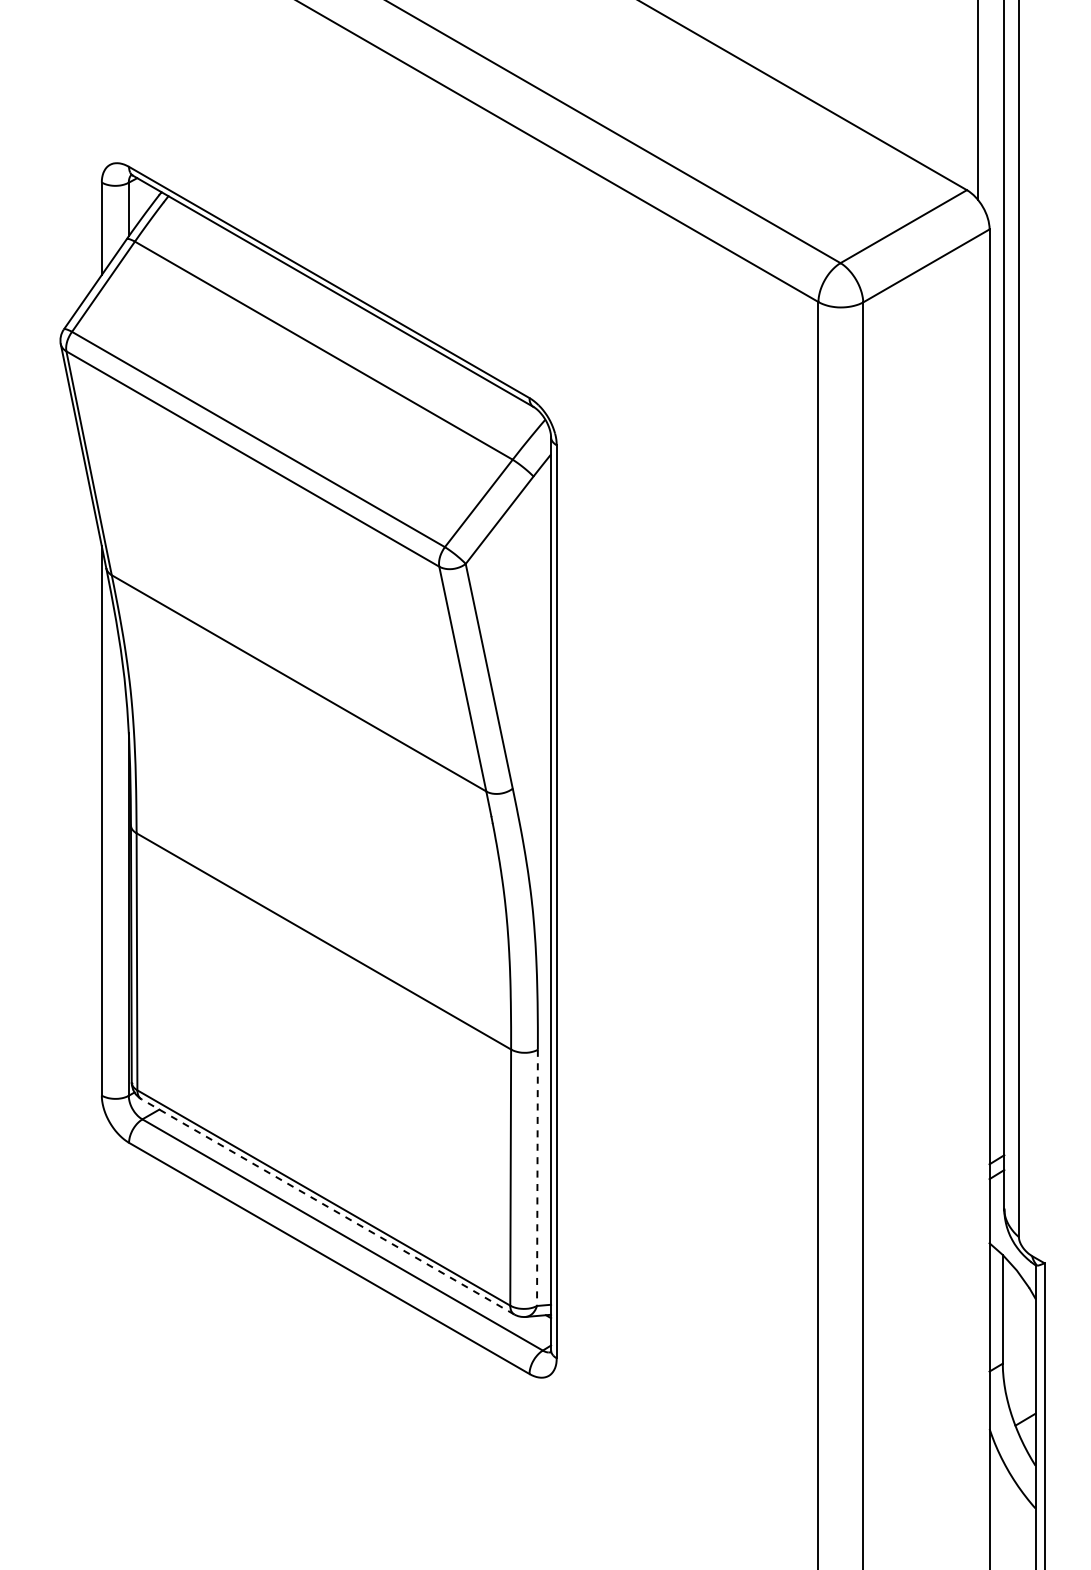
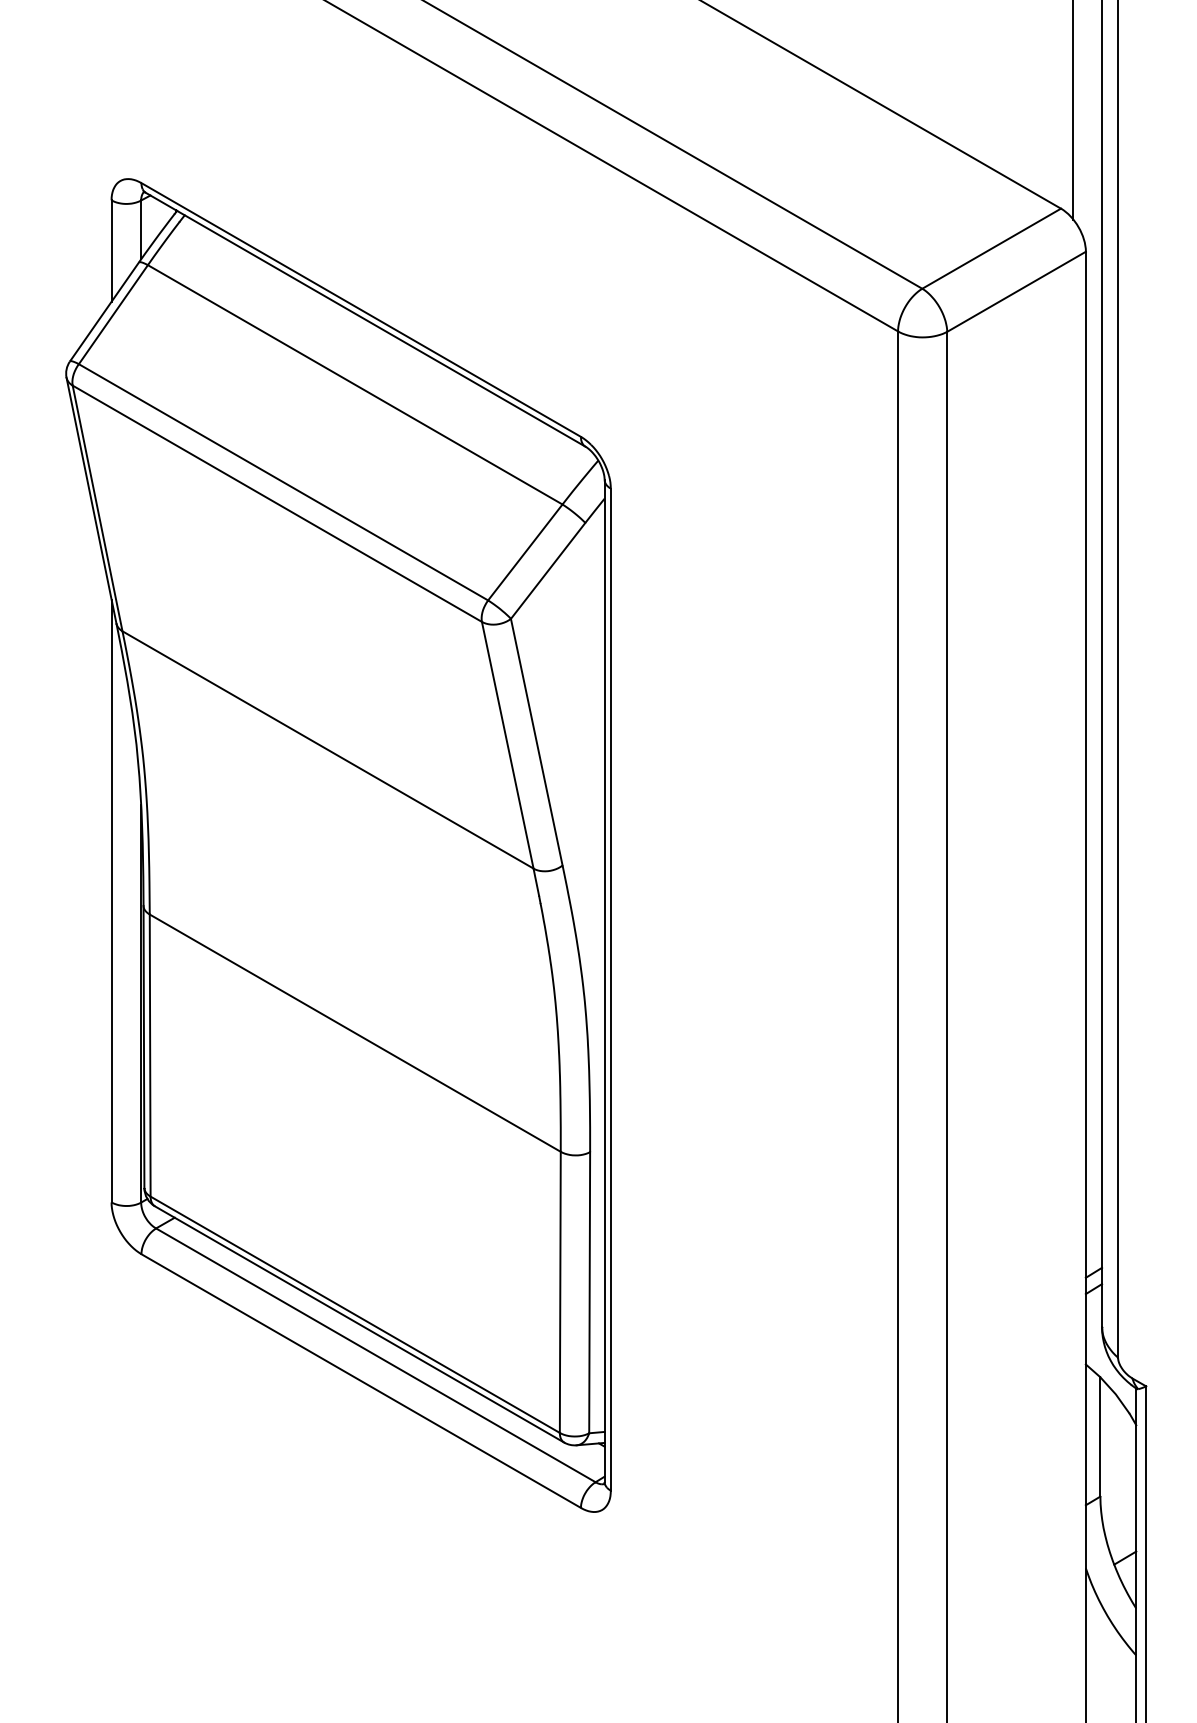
line: (537, 1178) -> (589, 1293), dashed -> solid
line: (327, 1206) -> (359, 1324), dashed -> solid

